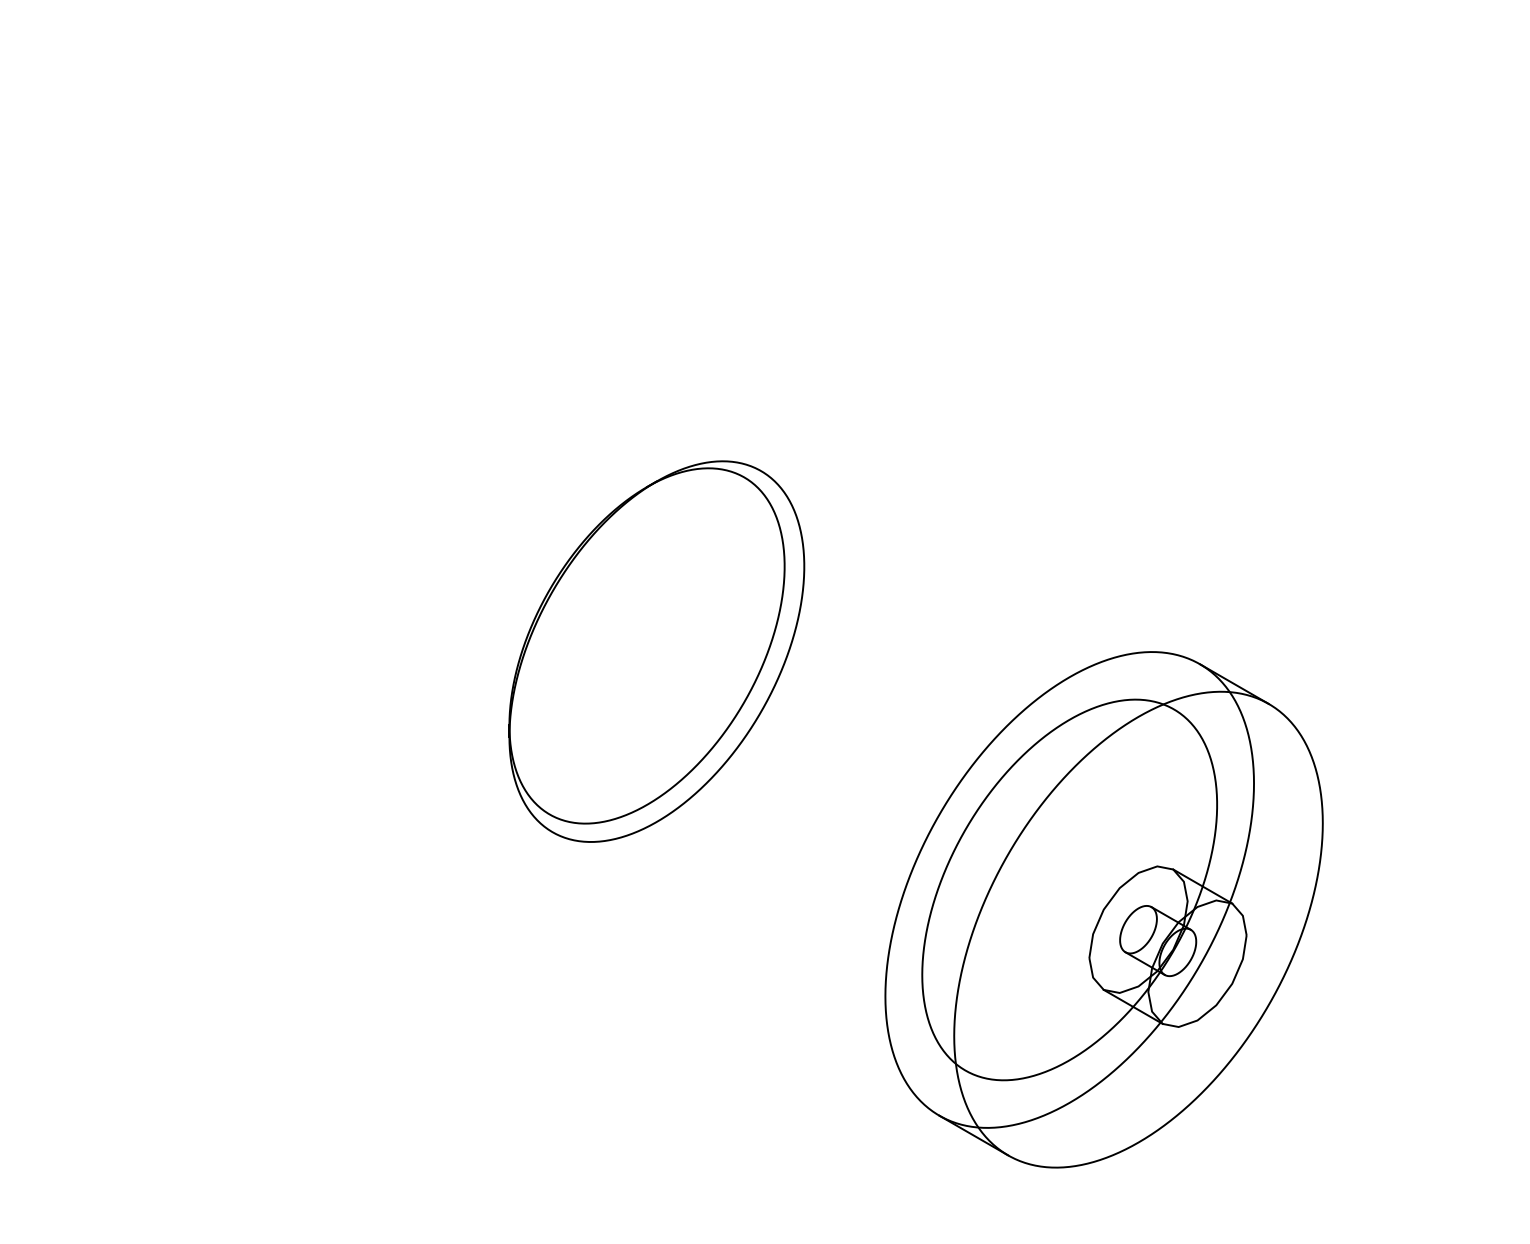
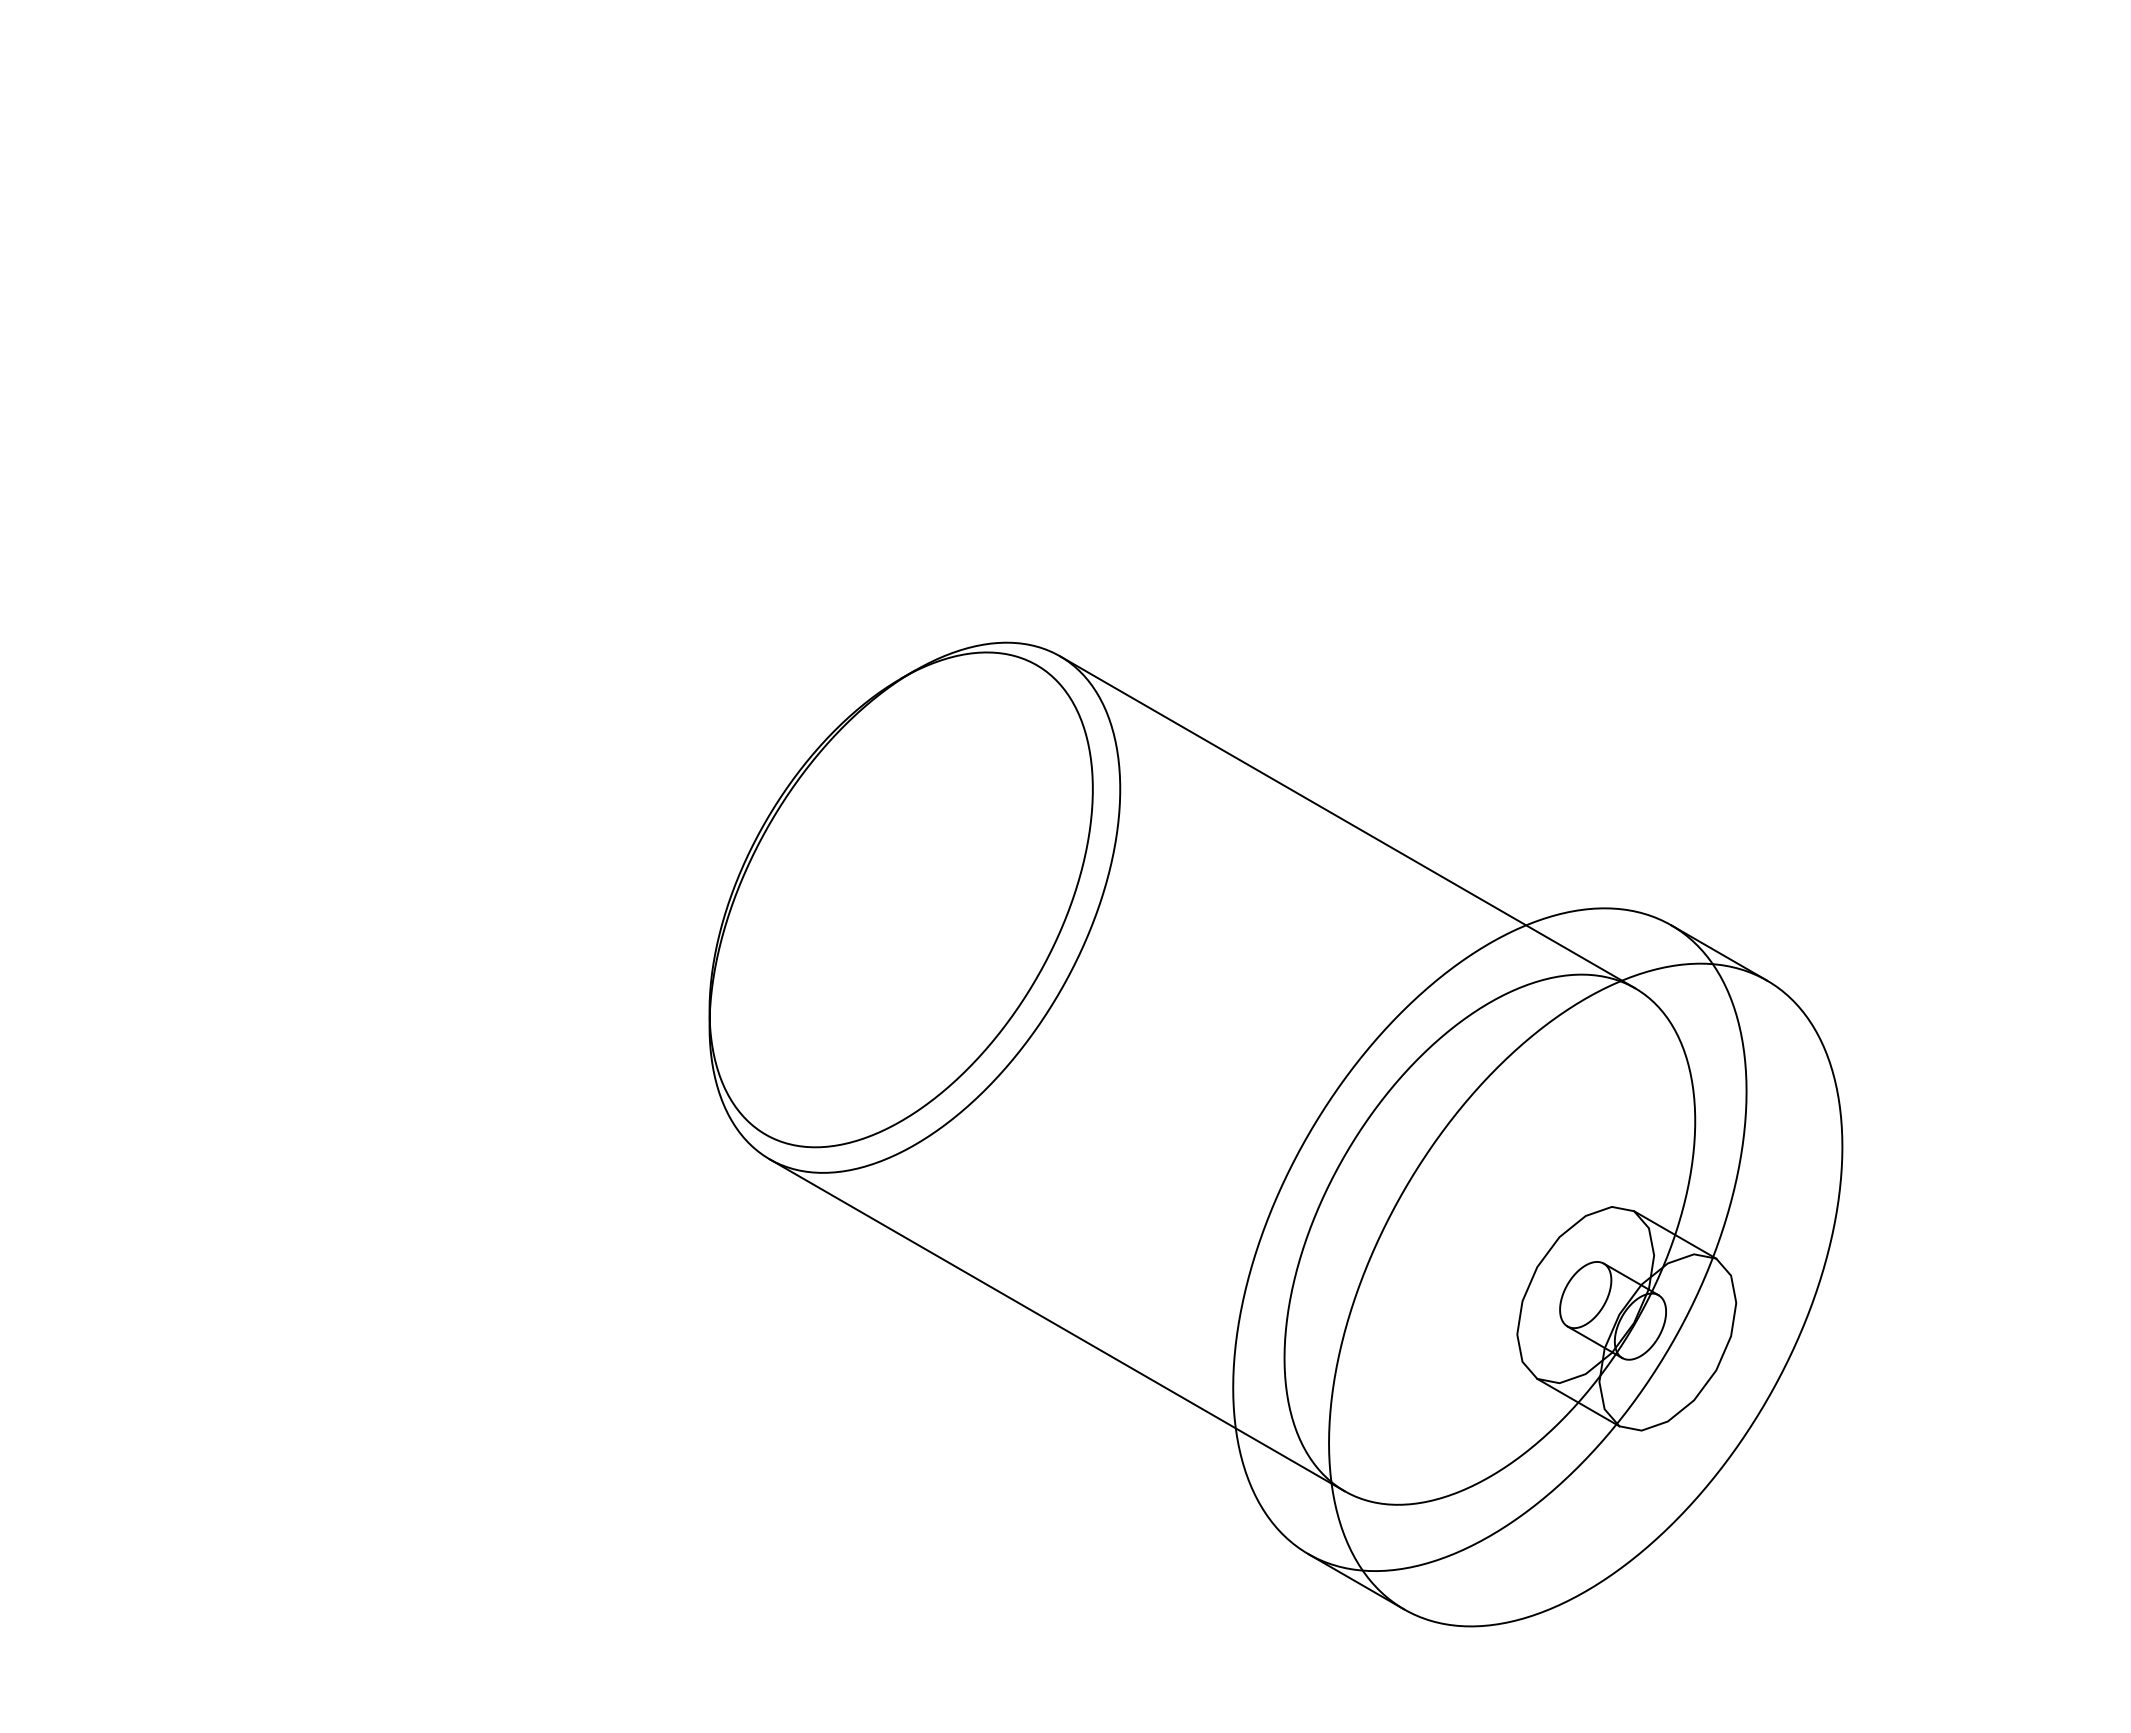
line: (967, 590) -> (1347, 822), added
line: (758, 951) -> (1056, 1325), added

